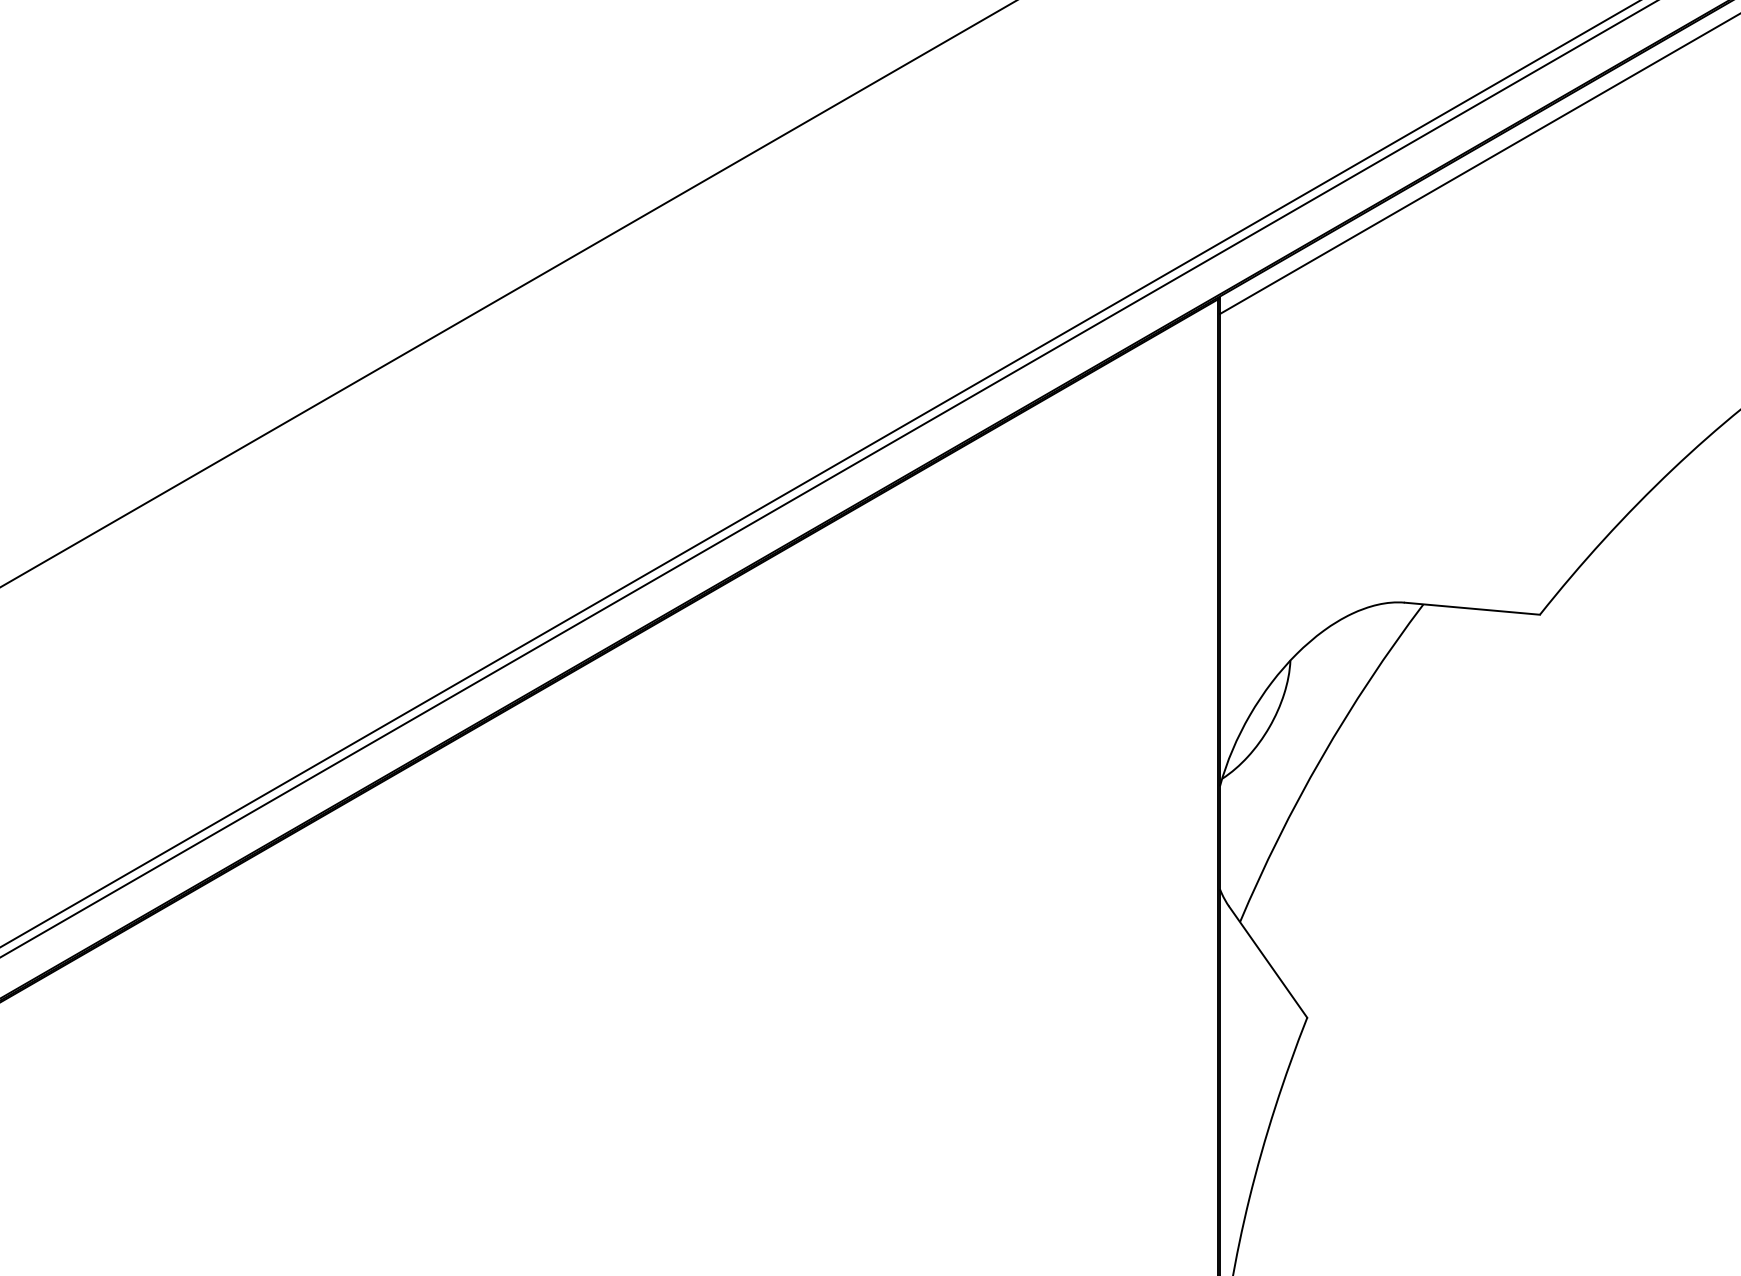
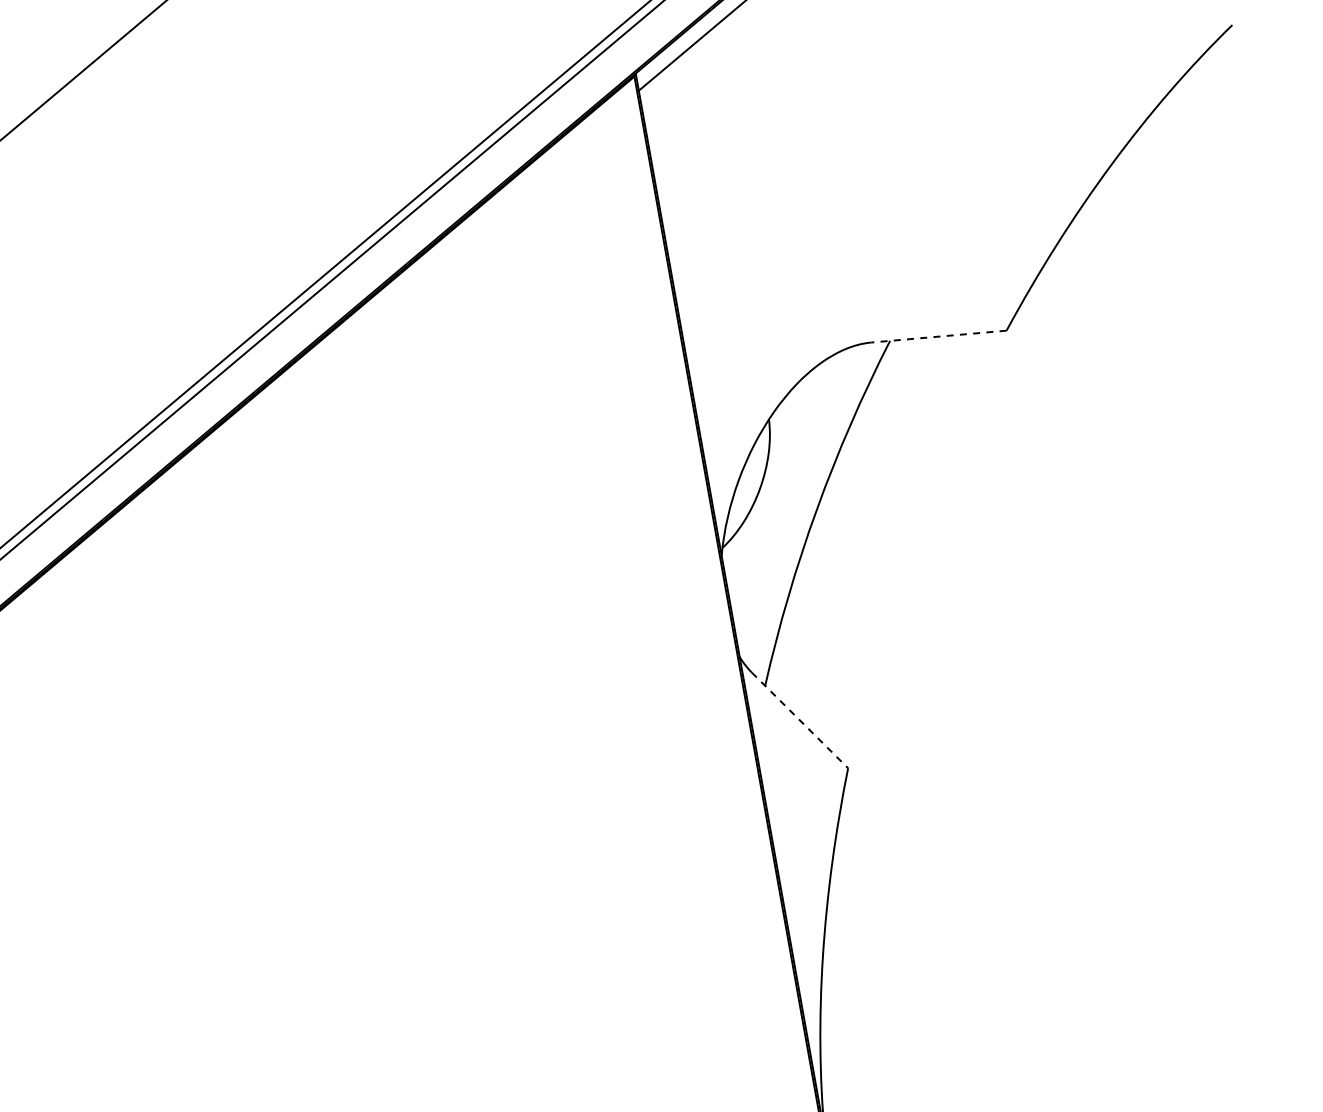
line: (1472, 608) -> (939, 336), solid -> dashed
line: (1268, 962) -> (800, 720), solid -> dashed

